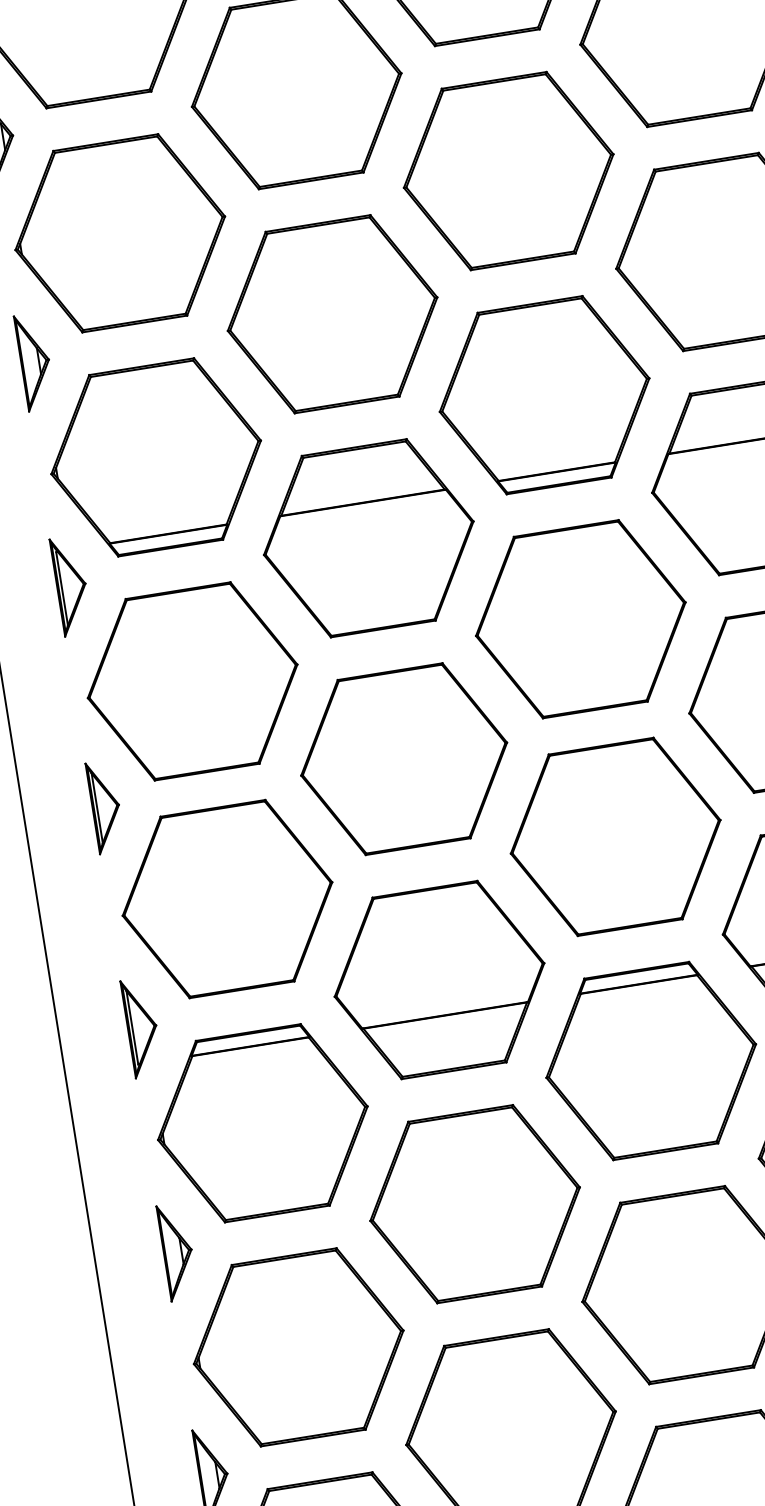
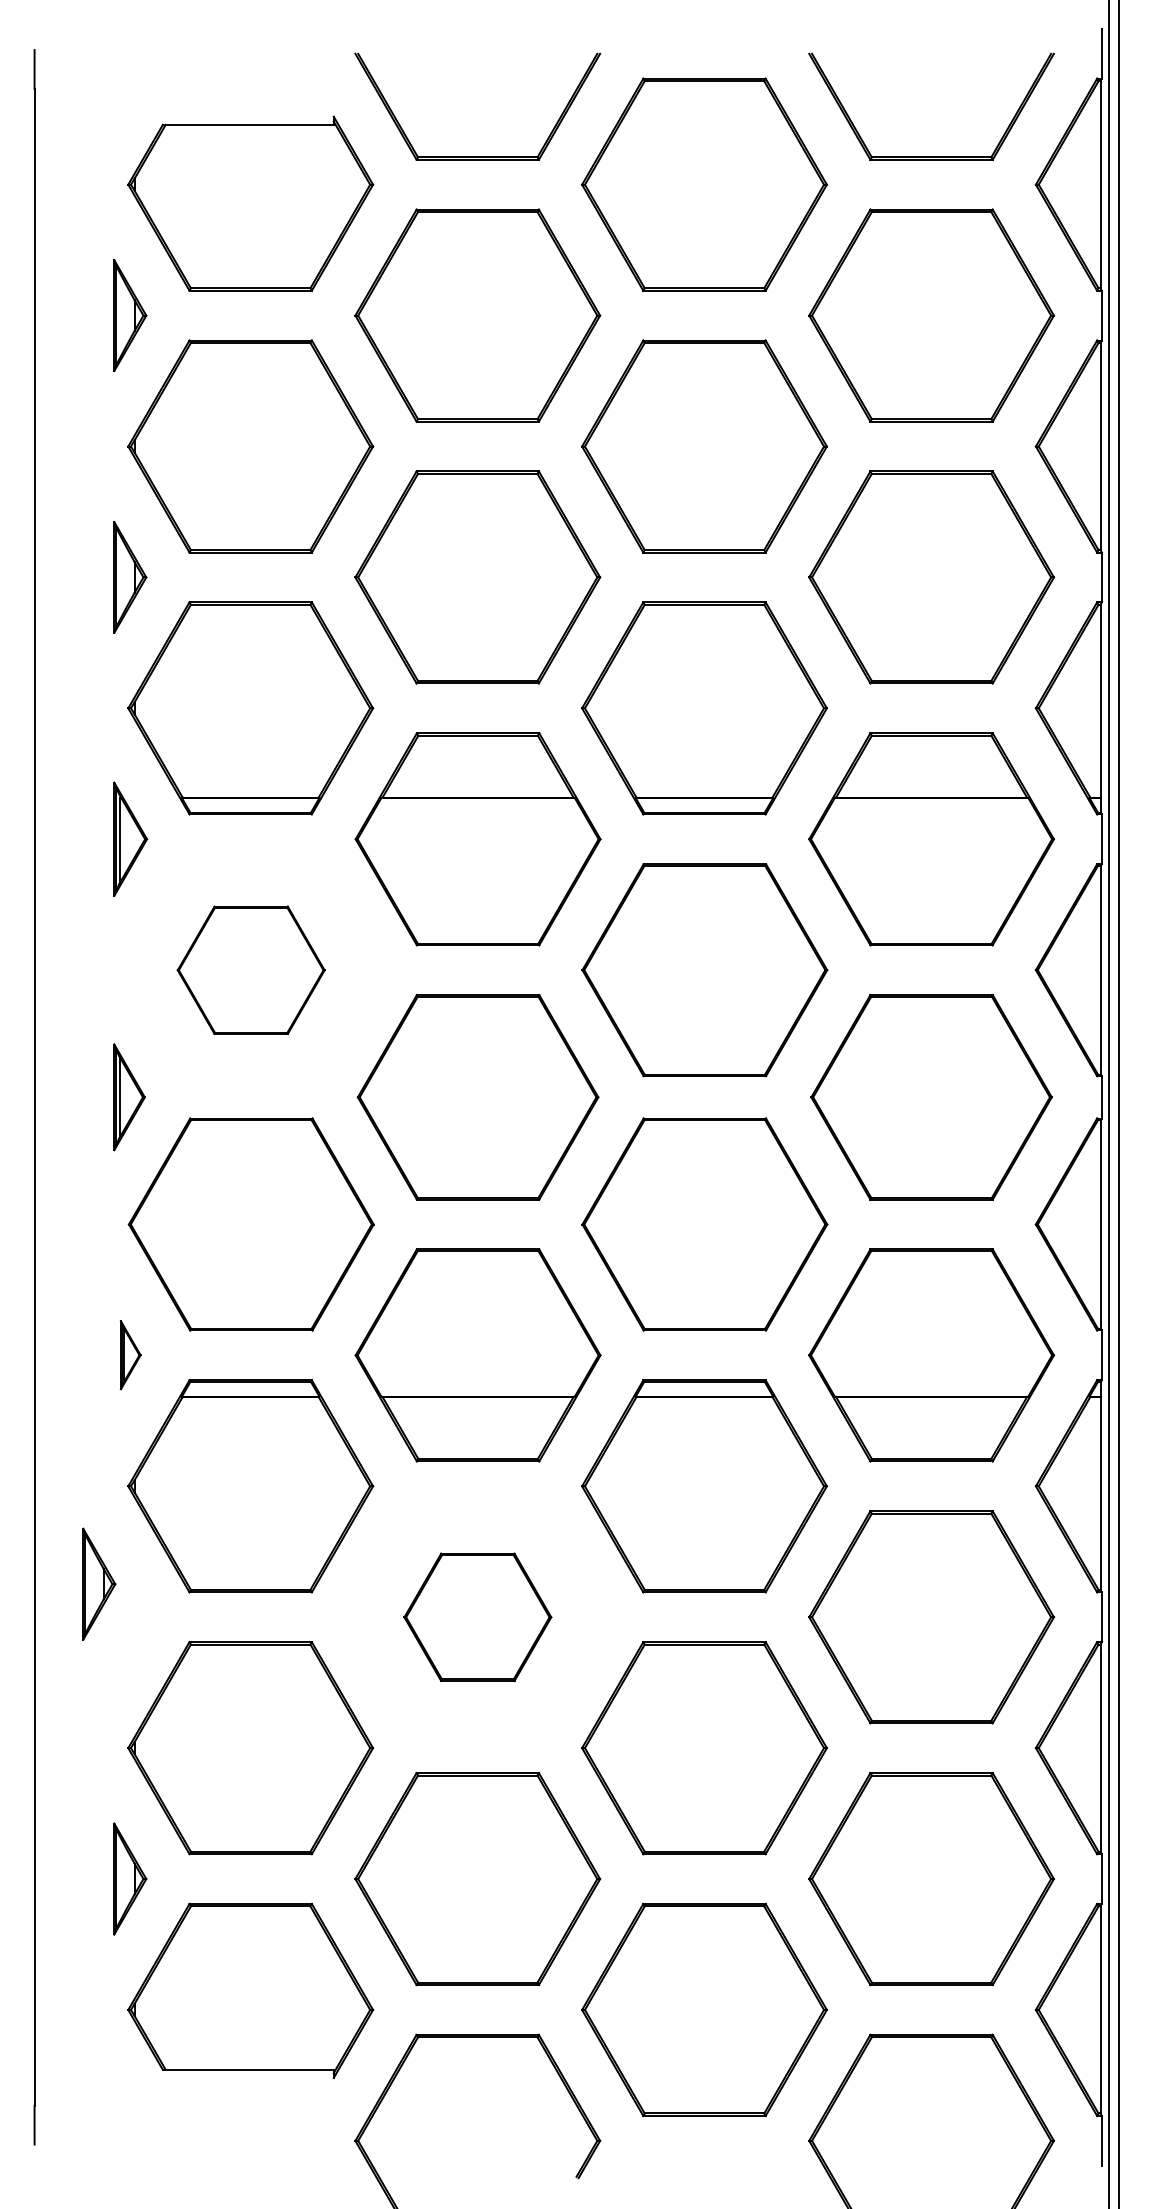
part: (191, 681) -> (250, 970), size x0.6
part: (141, 1026) -> (130, 1354), size x0.6
part: (474, 1204) -> (477, 1617), size x0.6
part: (177, 1251) -> (99, 1583), moved

